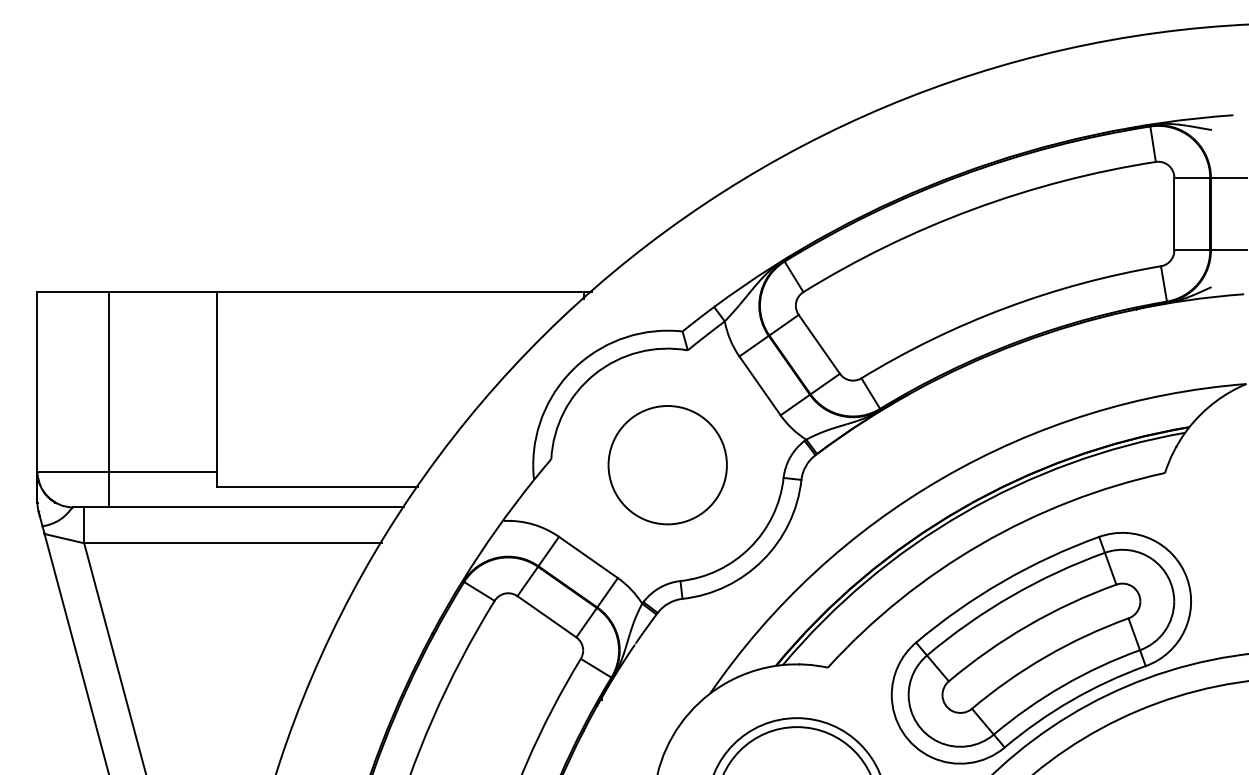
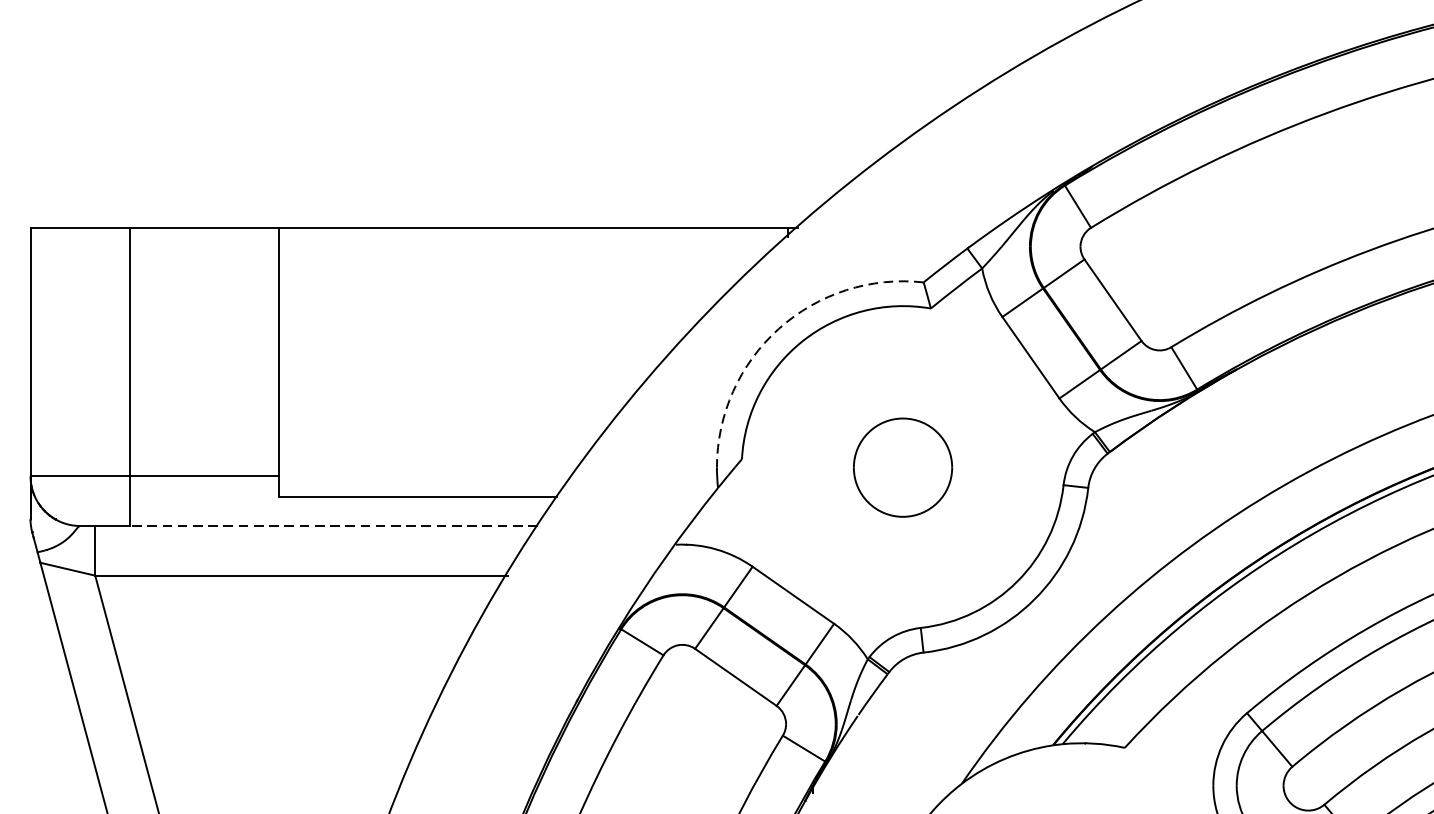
arc: (578, 364) -> (779, 328), solid -> dashed
part: (667, 465) -> (902, 467), size x0.6
line: (256, 507) -> (333, 526), solid -> dashed

